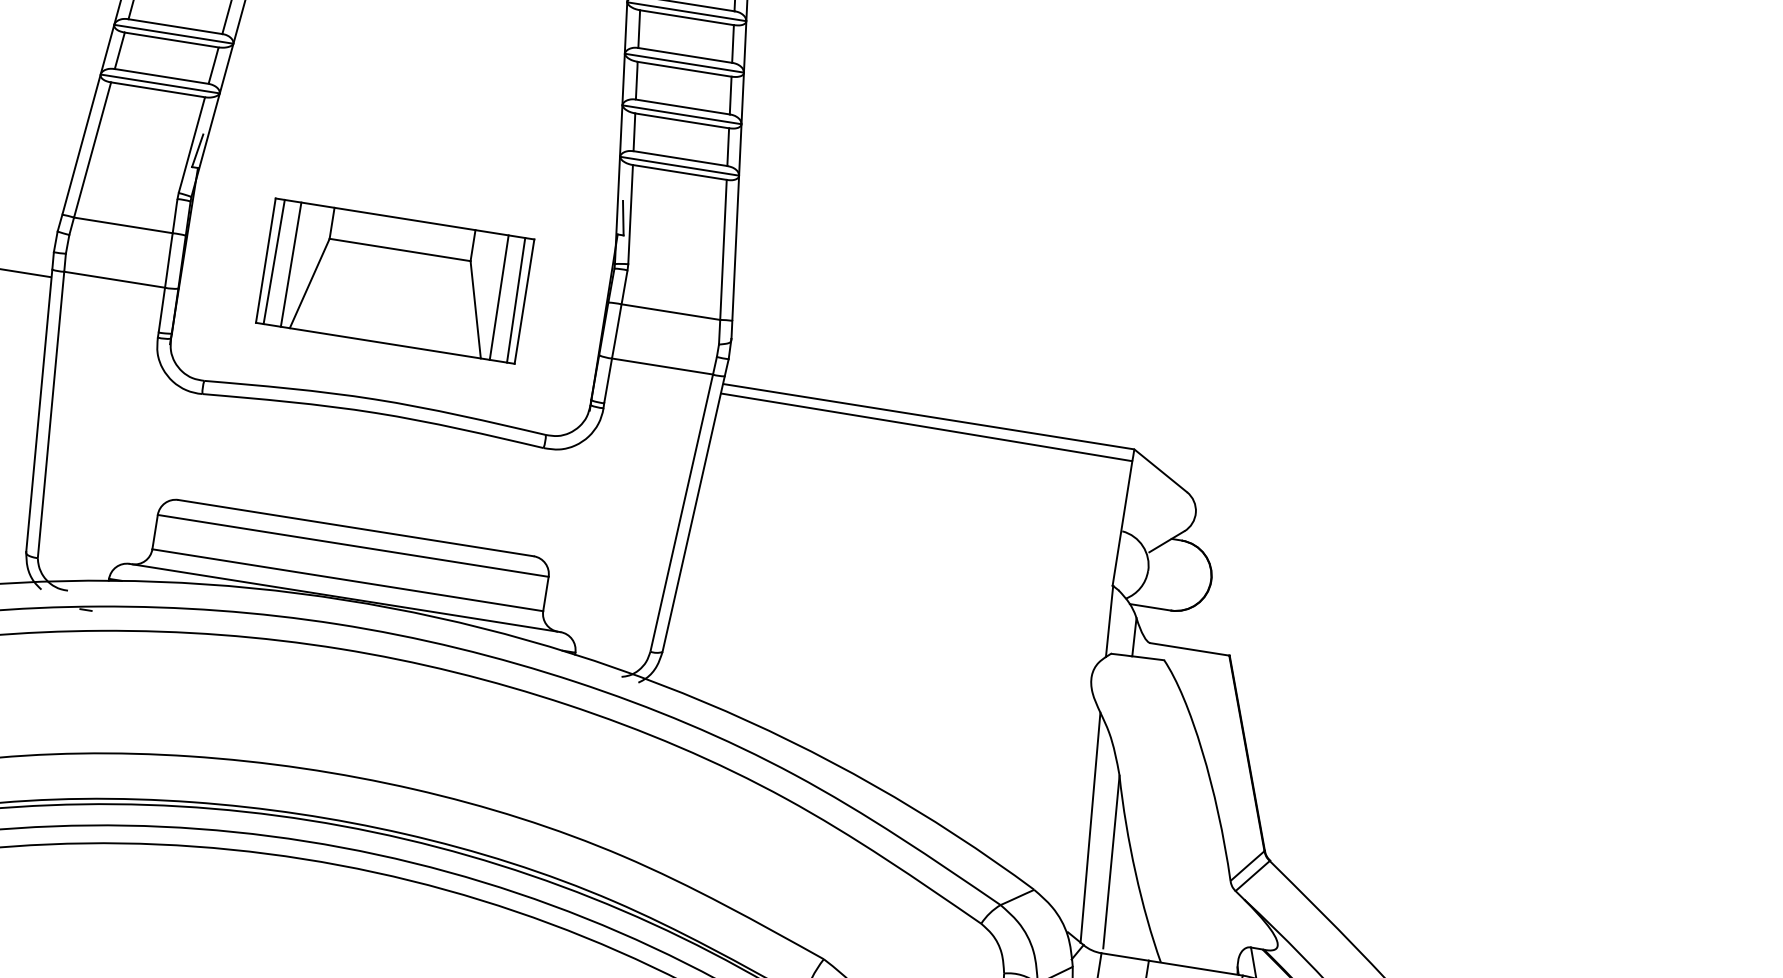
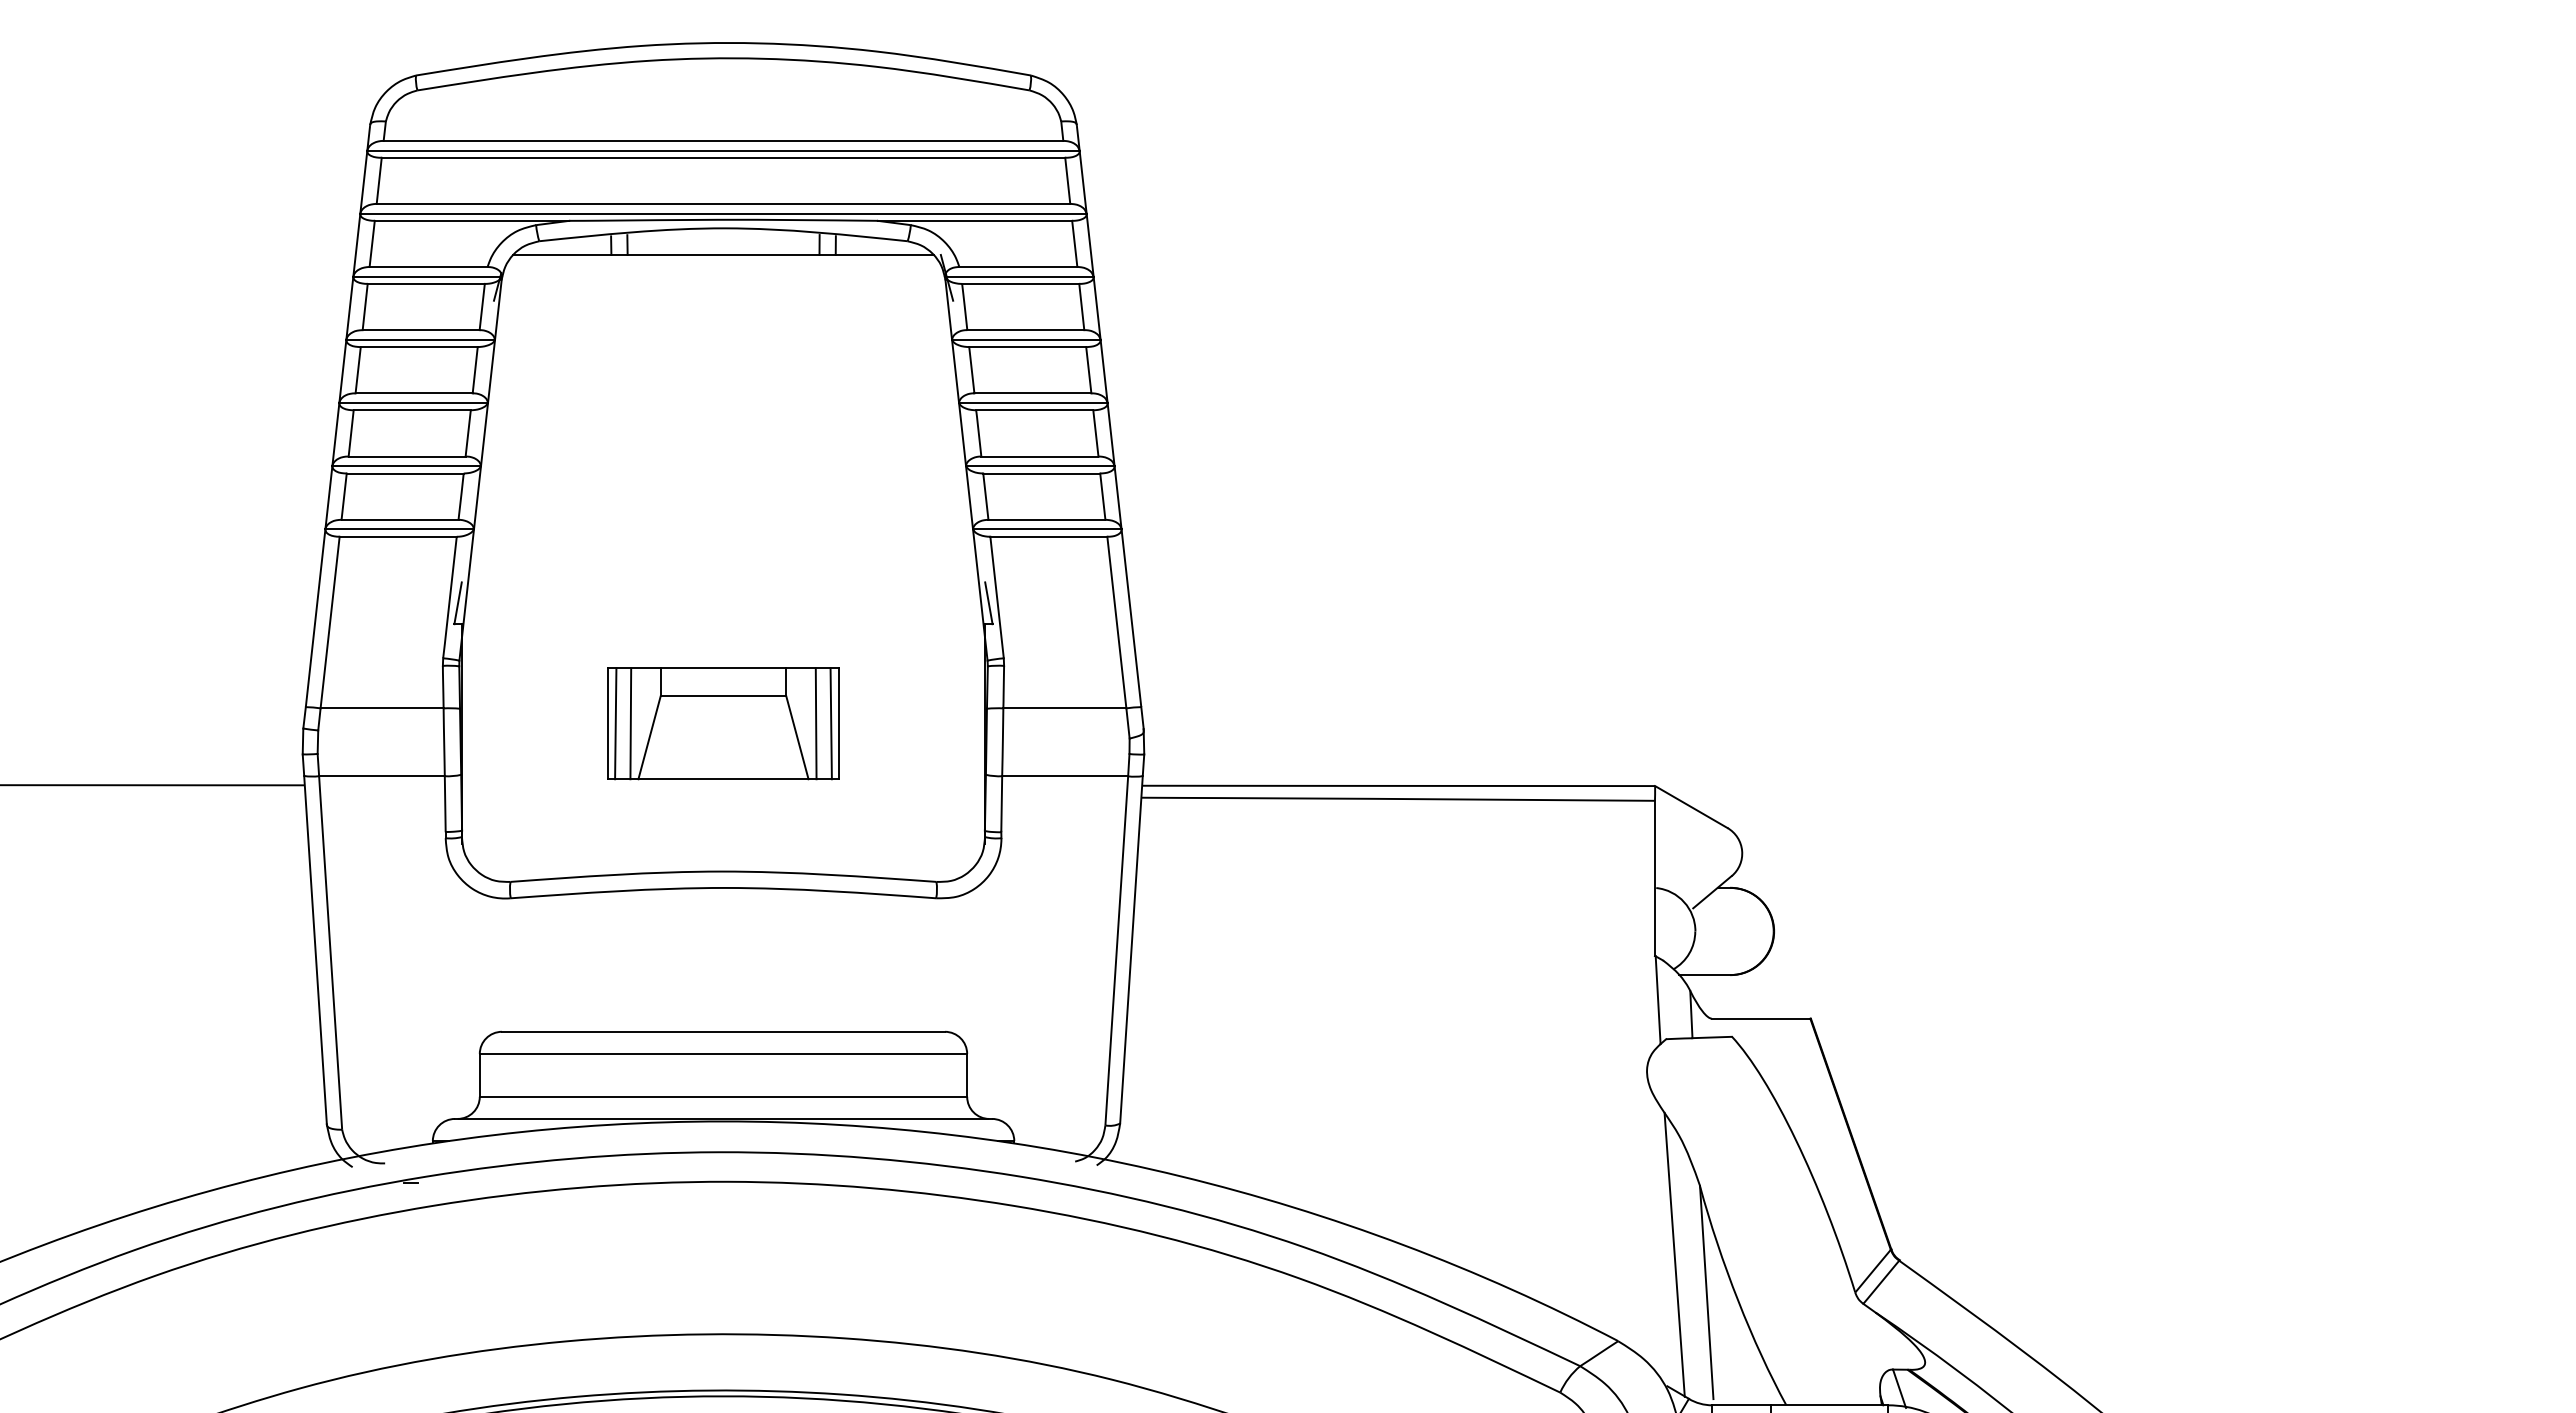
part: (395, 280) -> (723, 723), size x0.71

